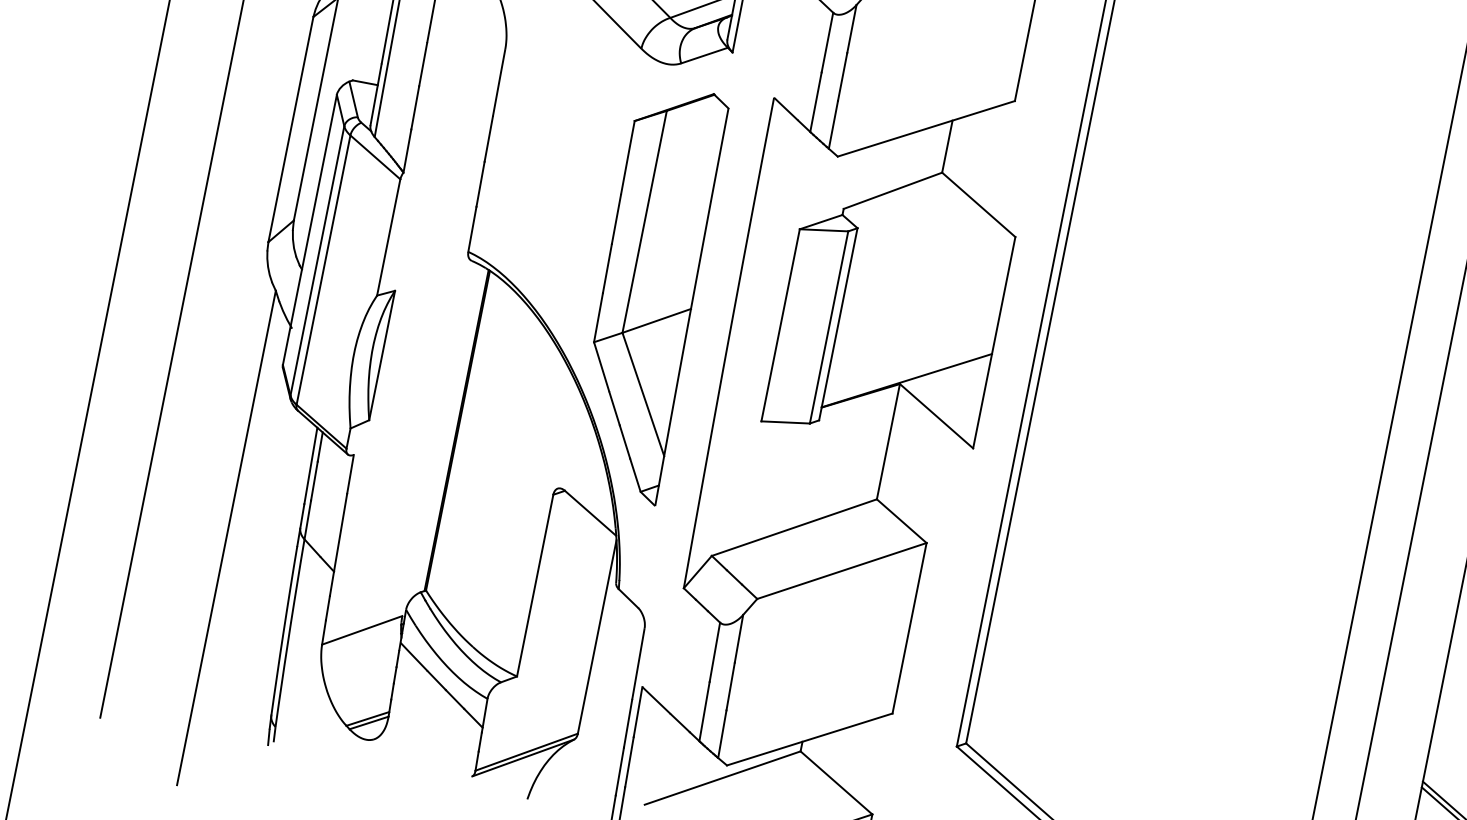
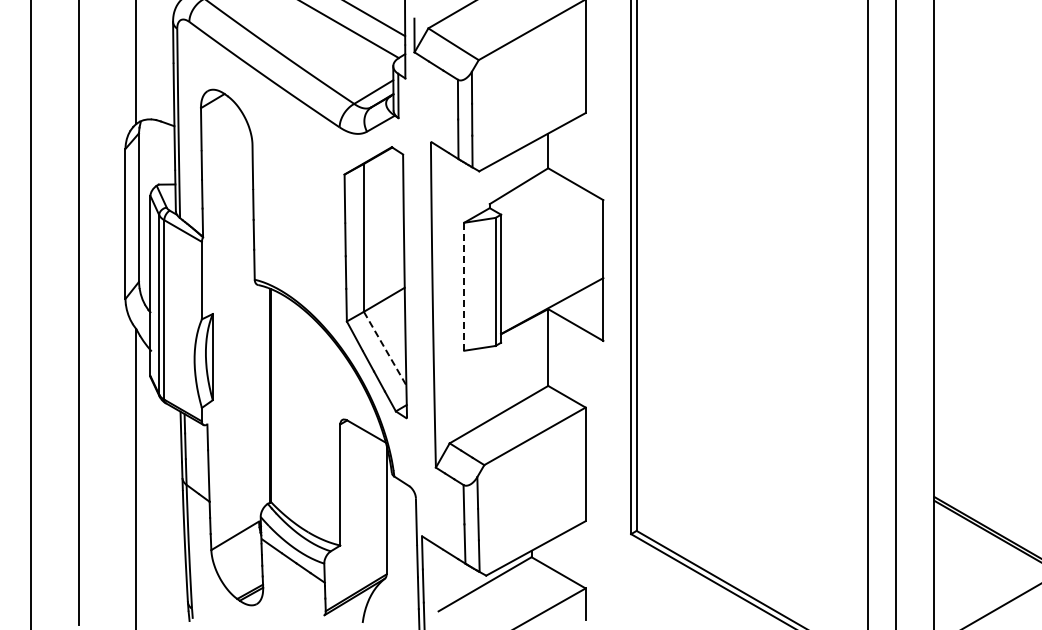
line: (781, 324) -> (464, 286), solid -> dashed
line: (643, 394) -> (385, 348), solid -> dashed

